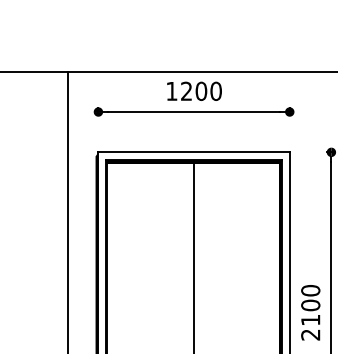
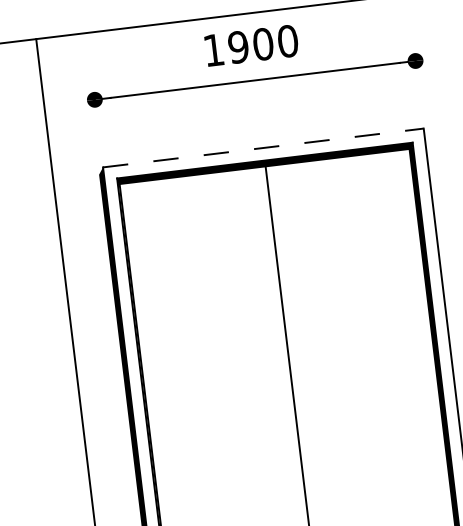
text: (186, 91) -> (238, 47), 1200 -> 1900
line: (194, 152) -> (264, 148), solid -> dashed

